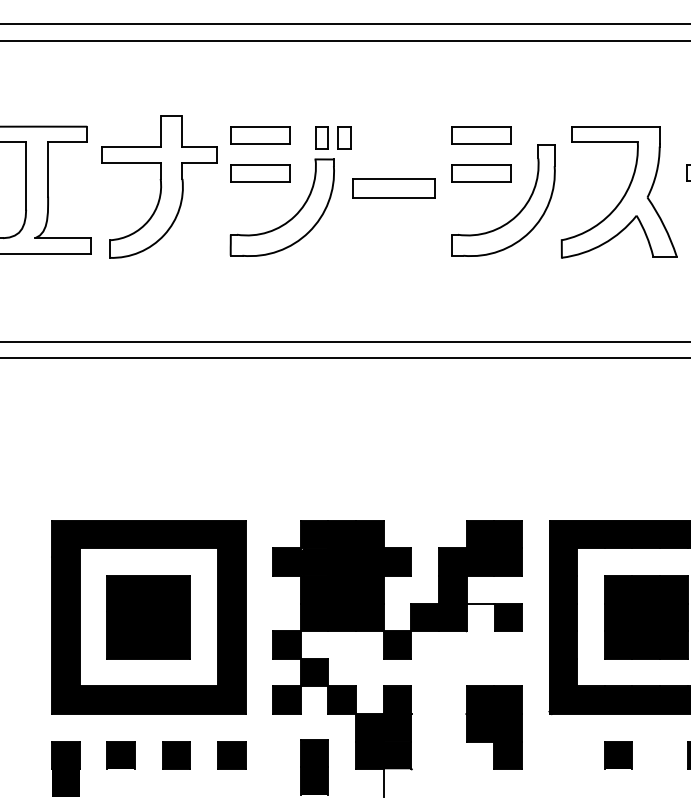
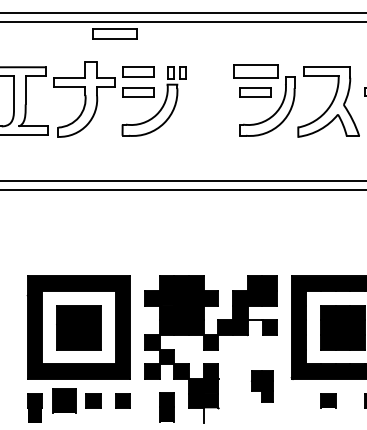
part: (481, 134) -> (255, 71), size x1.4
part: (392, 187) -> (114, 33), moved
part: (492, 726) -> (261, 385), size x0.7
part: (121, 754) -> (64, 400), size x1.6

